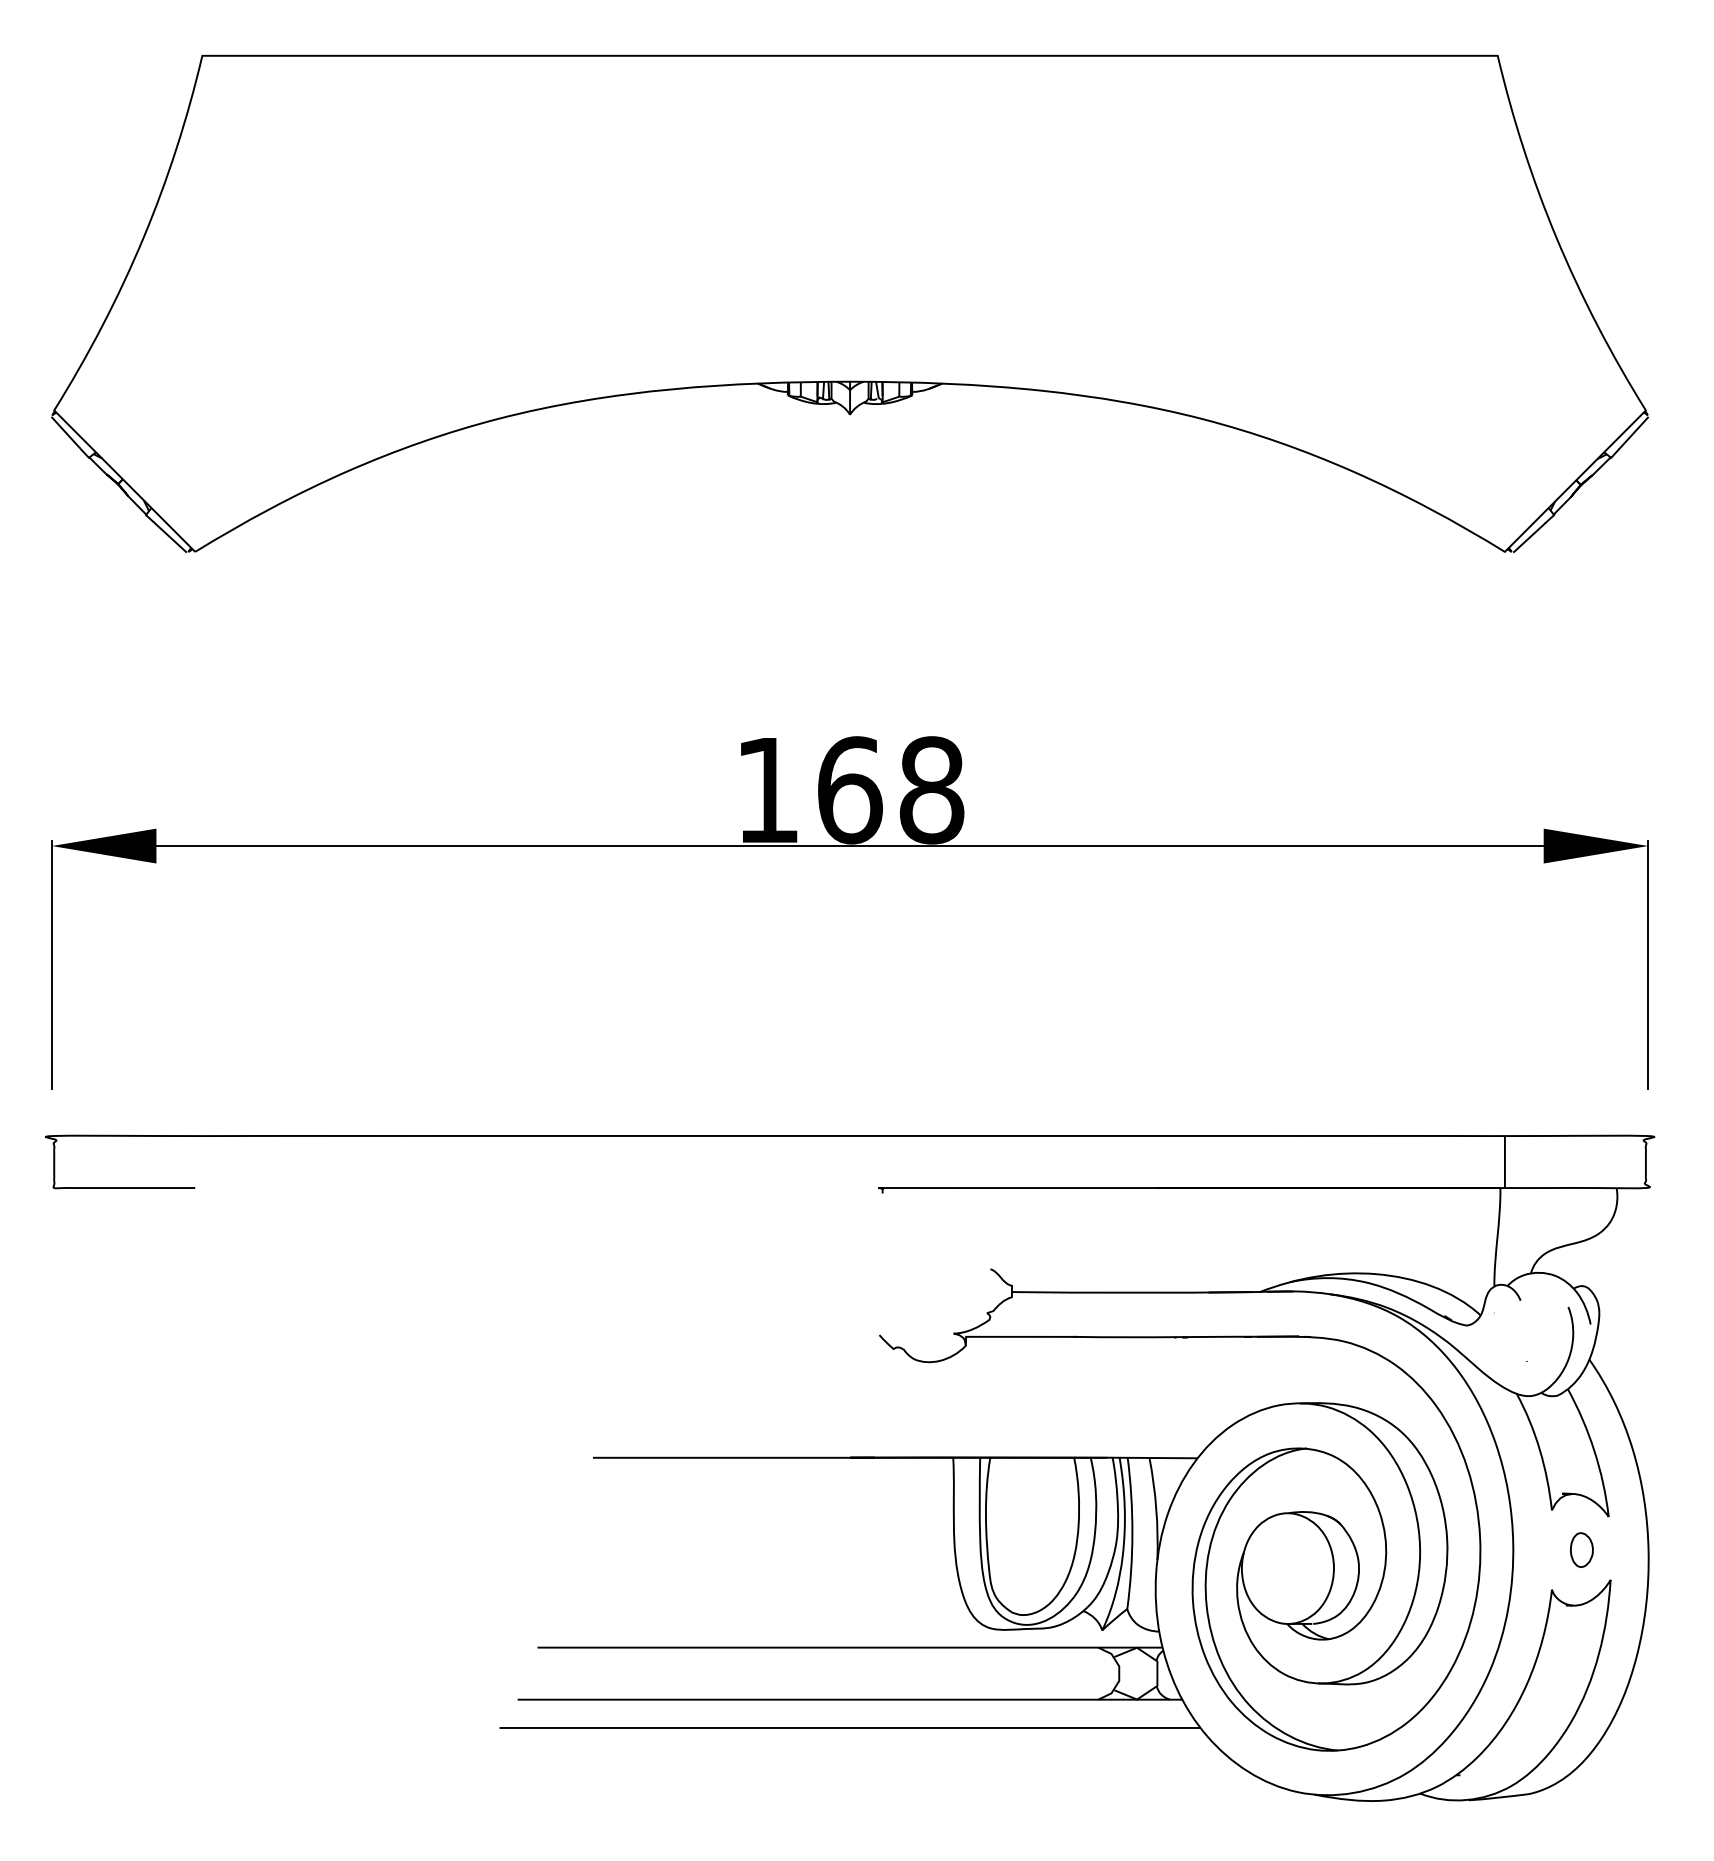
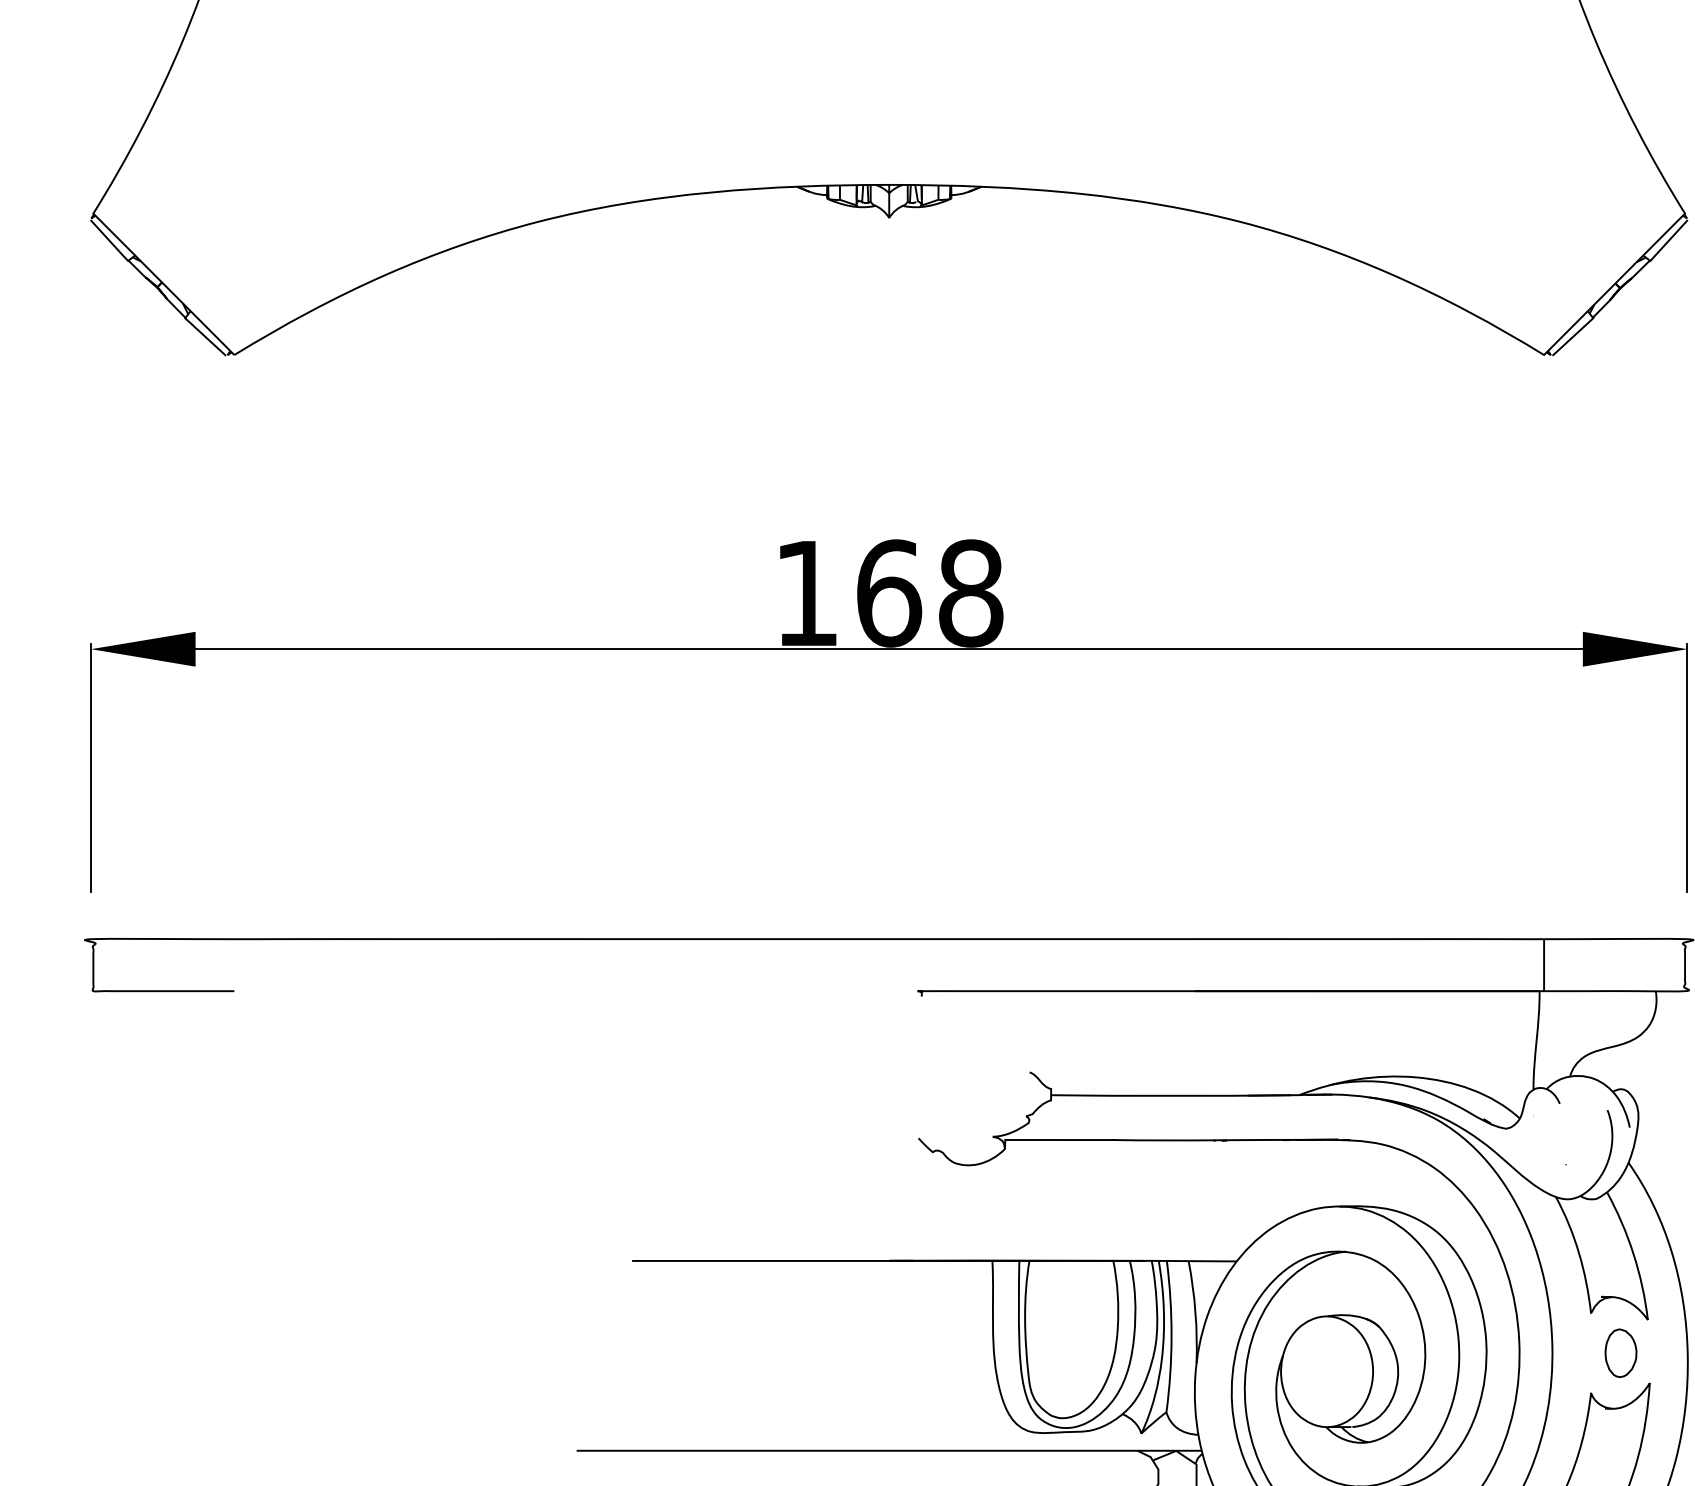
part: (1581, 1549) -> (1620, 1352), size x1.4

